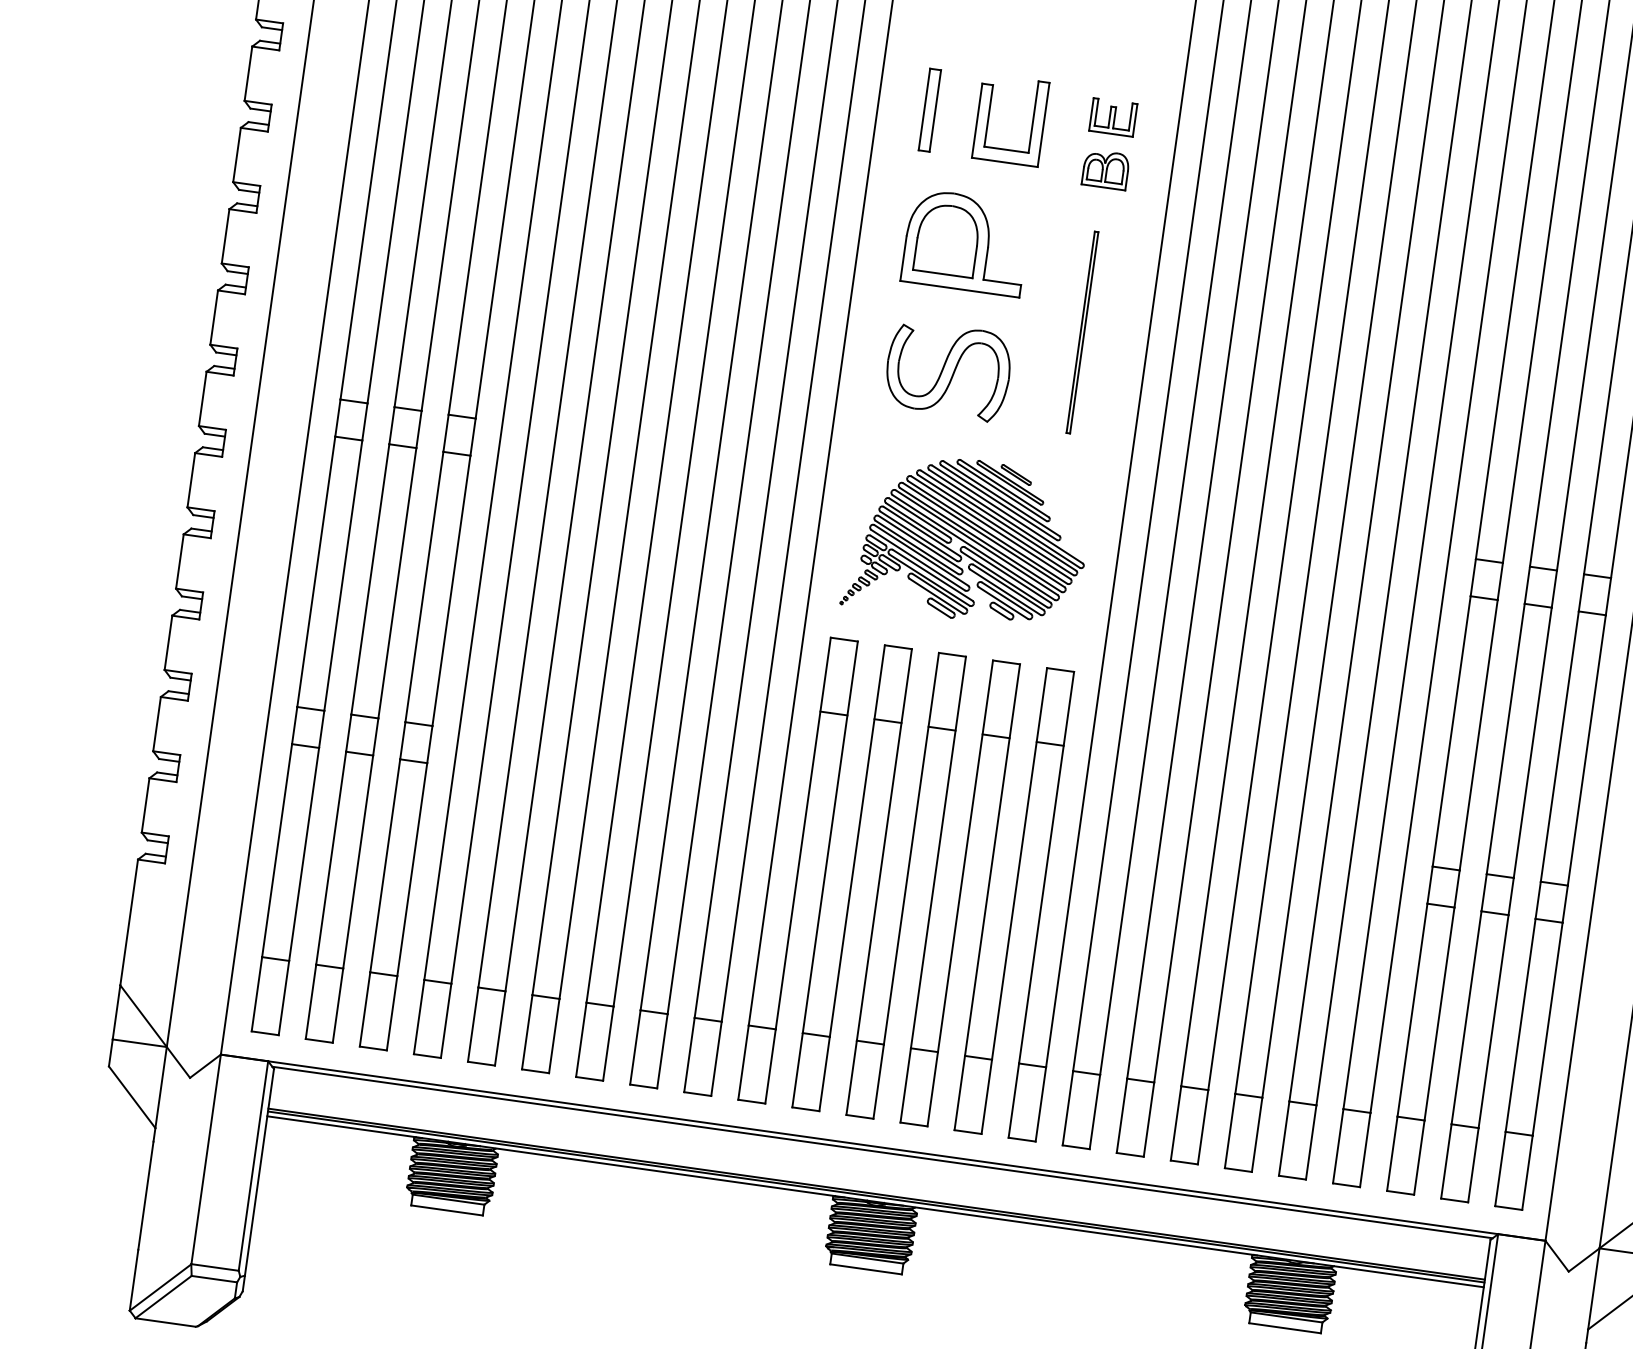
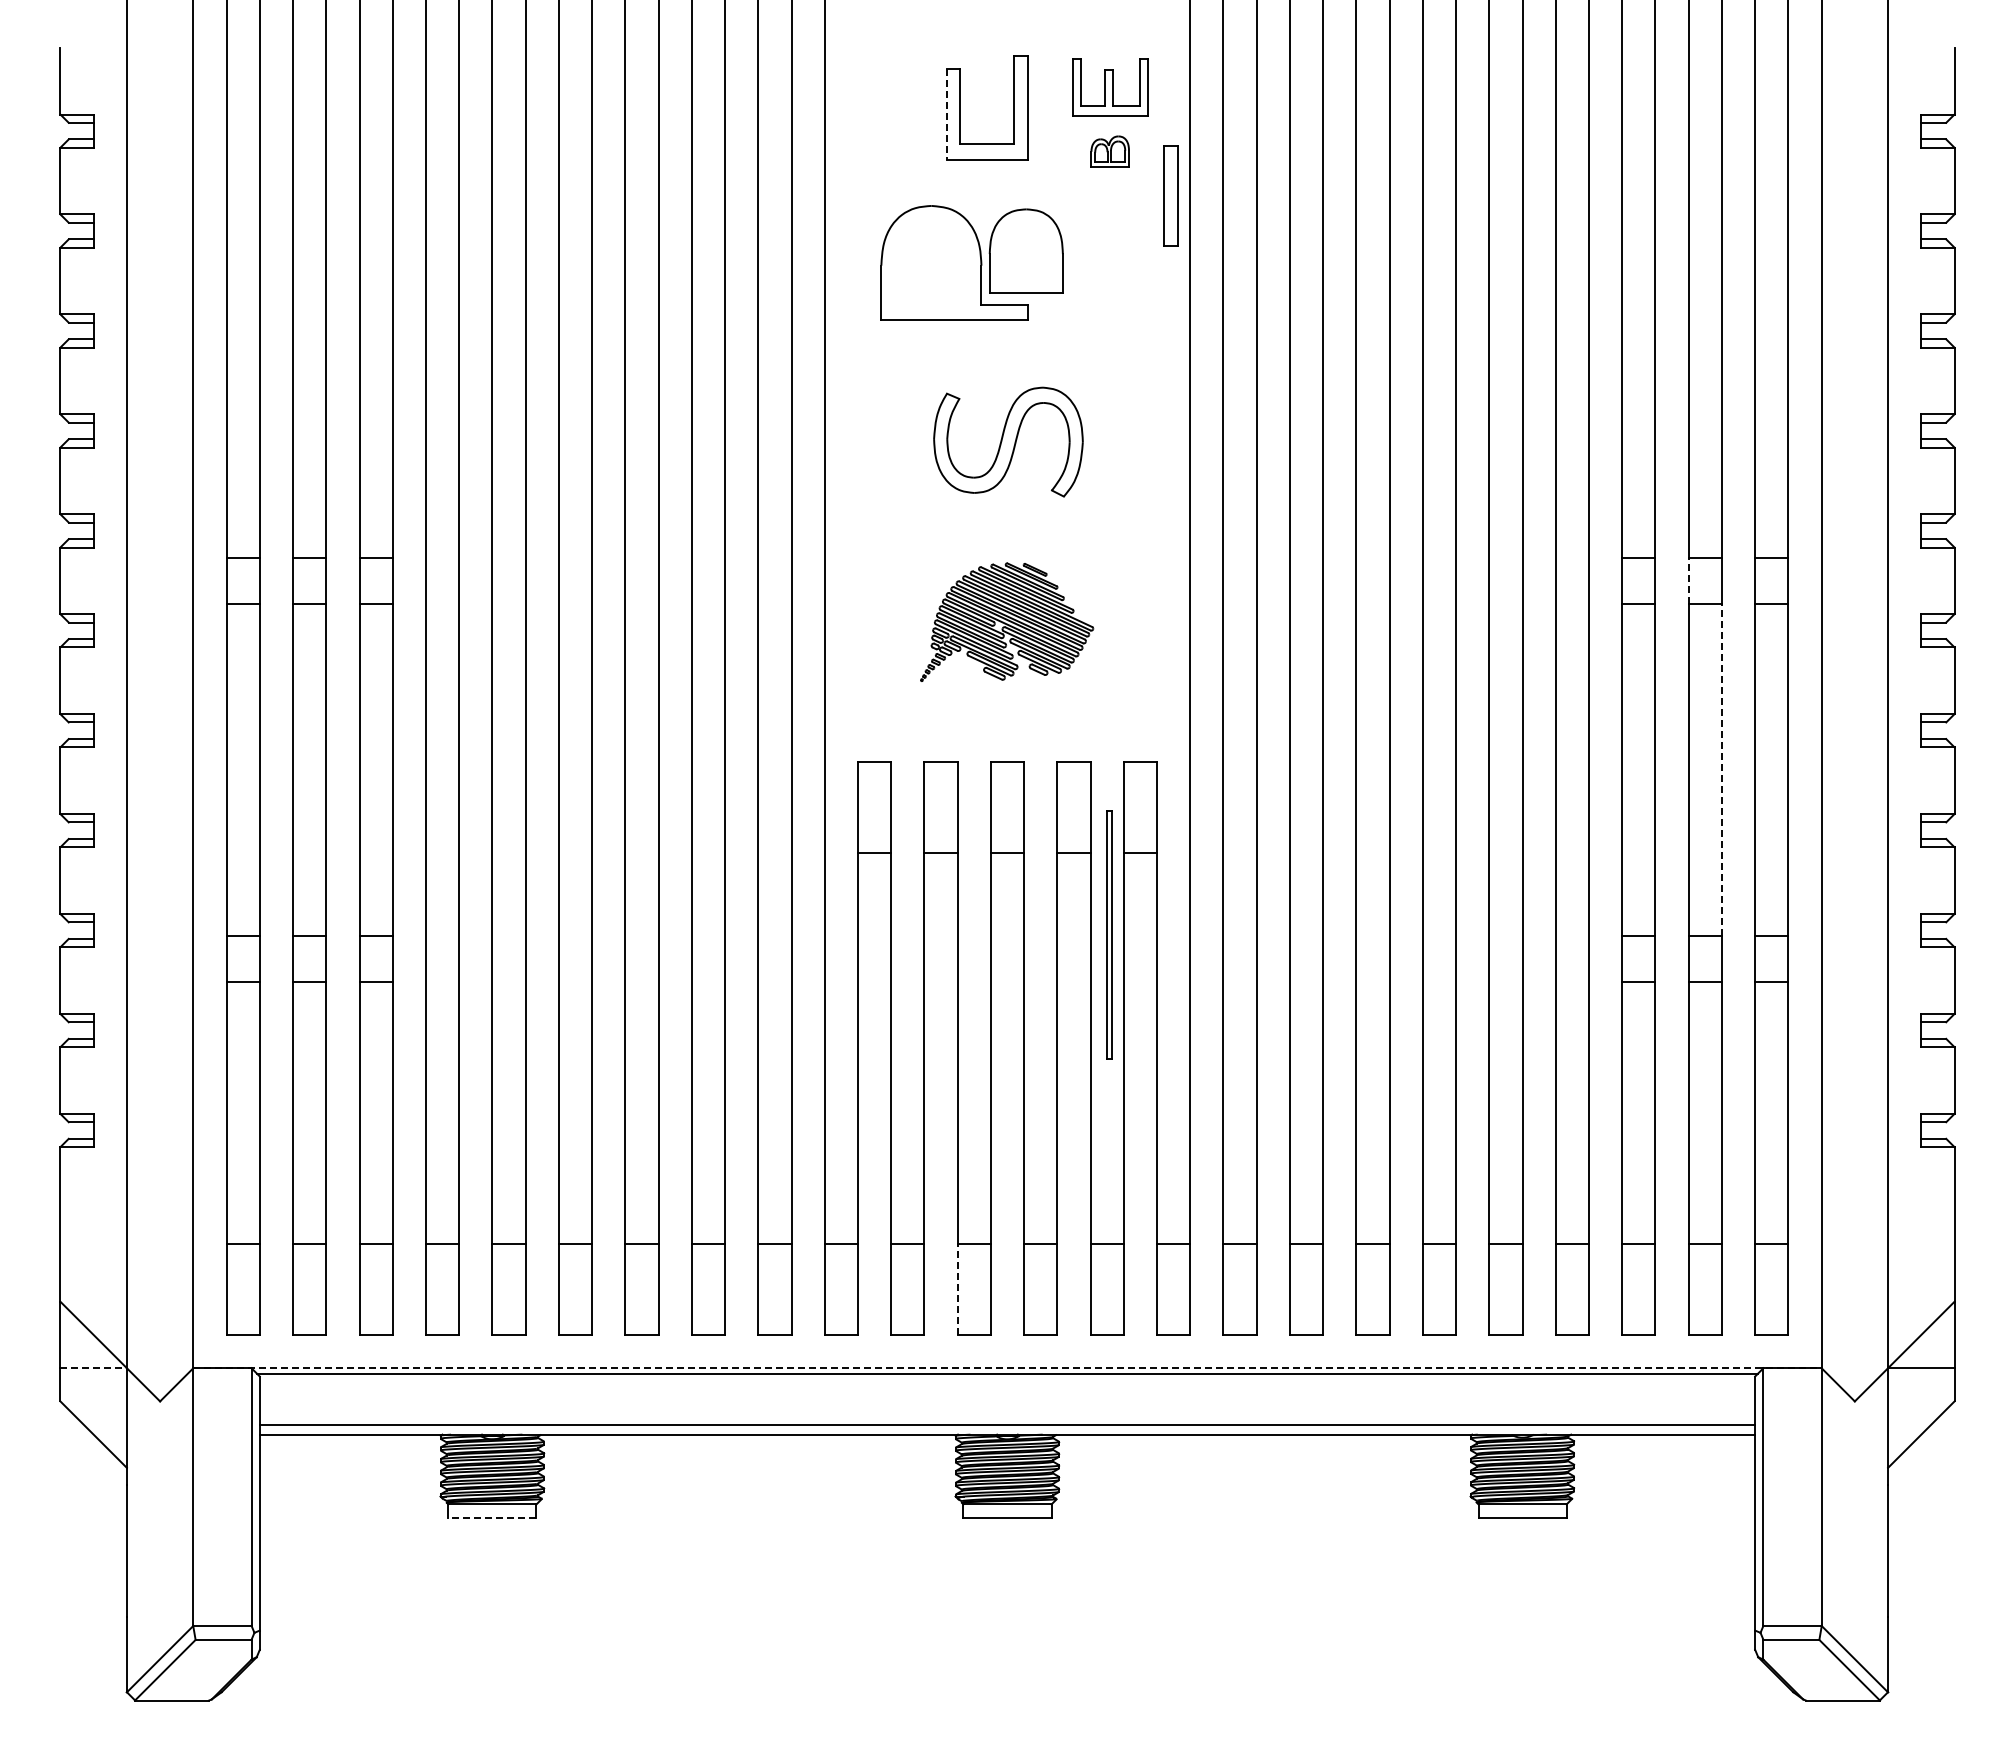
part: (929, 110) -> (1170, 195), moved
part: (1112, 116) -> (1109, 86), size x1.4
line: (976, 120) -> (946, 114), solid -> dashed
part: (1105, 169) -> (1109, 151), size x0.7
part: (946, 239) -> (1025, 250), moved
part: (1082, 332) -> (1109, 934), moved
part: (948, 370) -> (1008, 441), moved
part: (967, 540) -> (1006, 622), size x0.6
line: (1527, 585) -> (1688, 581), solid -> dashed
line: (1532, 742) -> (1721, 769), solid -> dashed
line: (140, 1043) -> (94, 1368), solid -> dashed
line: (851, 1077) -> (957, 1289), solid -> dashed
line: (883, 1147) -> (1007, 1368), solid -> dashed
line: (876, 1196) -> (1007, 1428), removed
line: (446, 1210) -> (491, 1517), solid -> dashed

